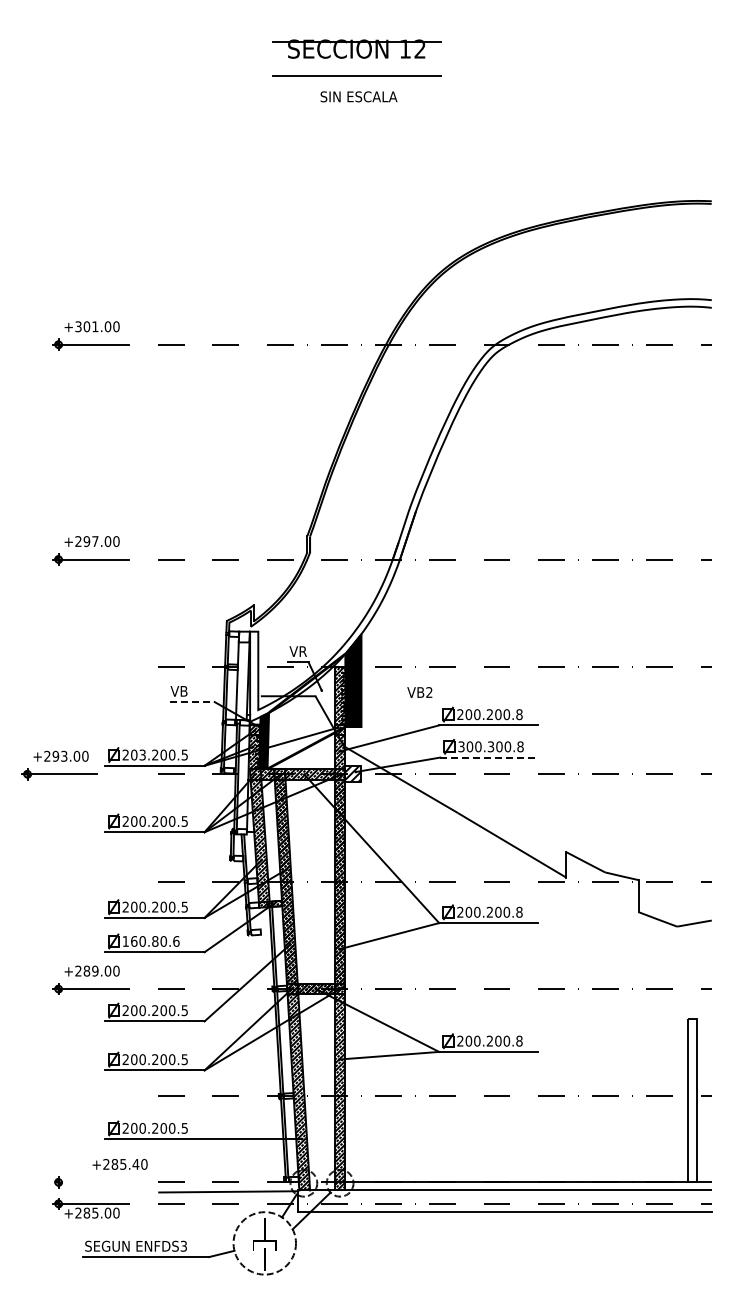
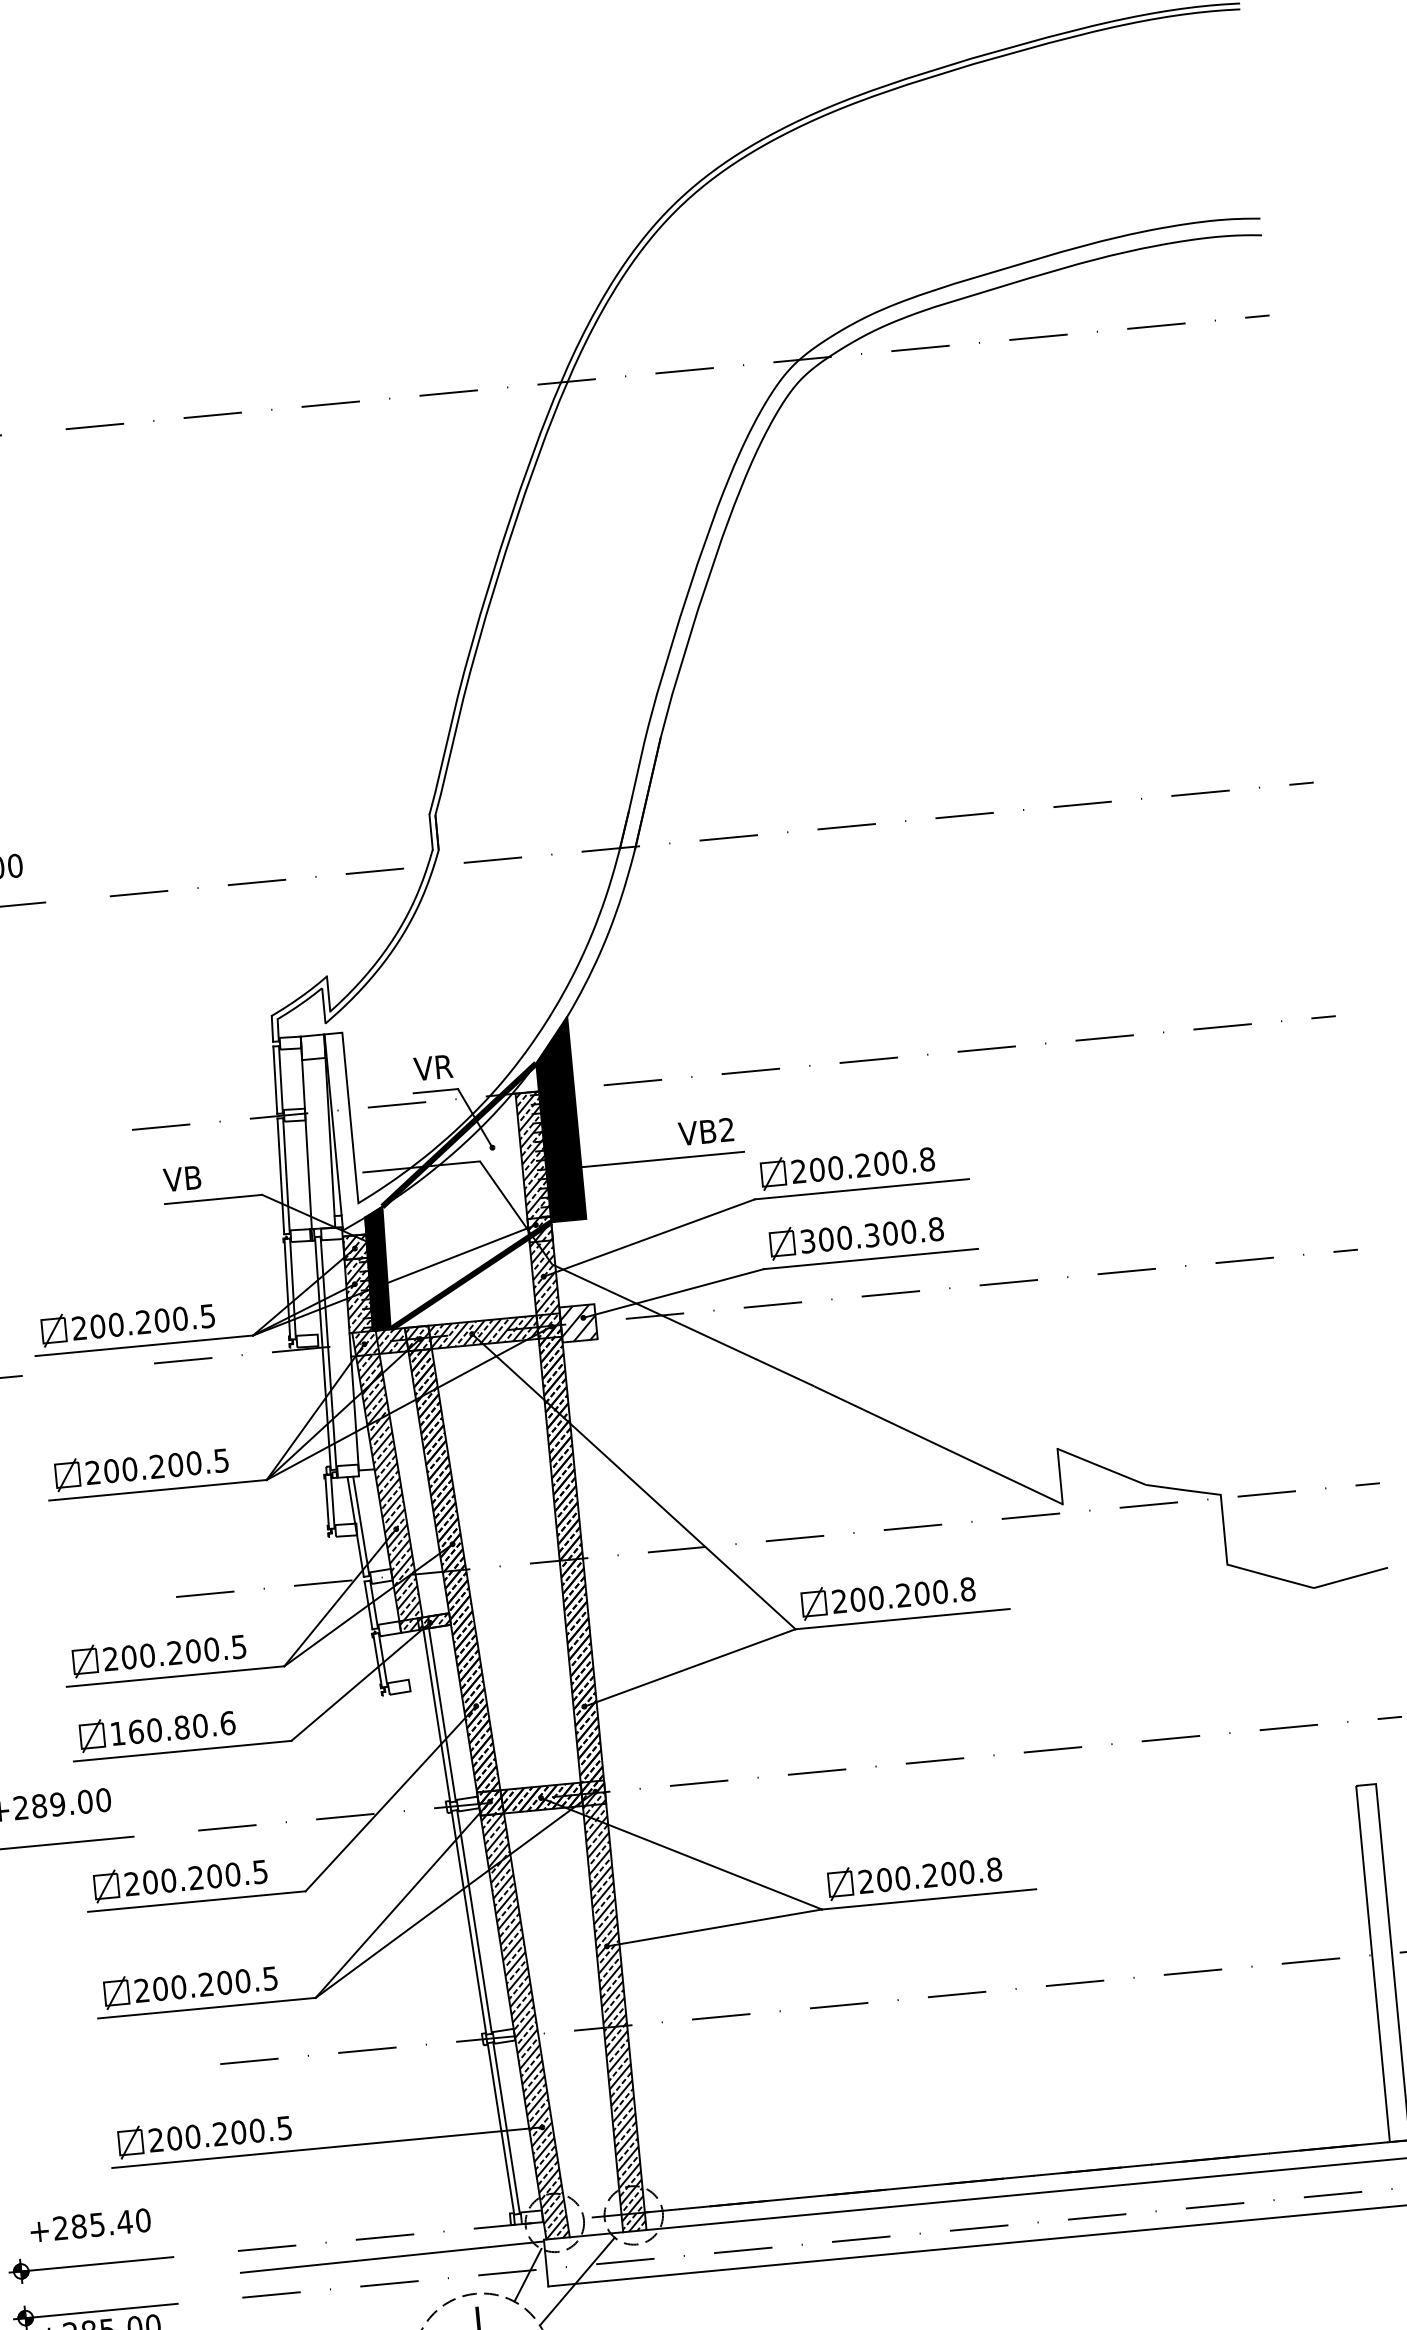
line: (192, 702) -> (213, 1200), dashed -> solid
line: (395, 703) -> (655, 1160), added
text: (142, 754) -> (115, 1323), 203.200.5 -> 200.200.5
line: (489, 757) -> (870, 1258), dashed -> solid
text: (119, 1164) -> (89, 2225), moved
line: (90, 1182) -> (90, 2265), added

